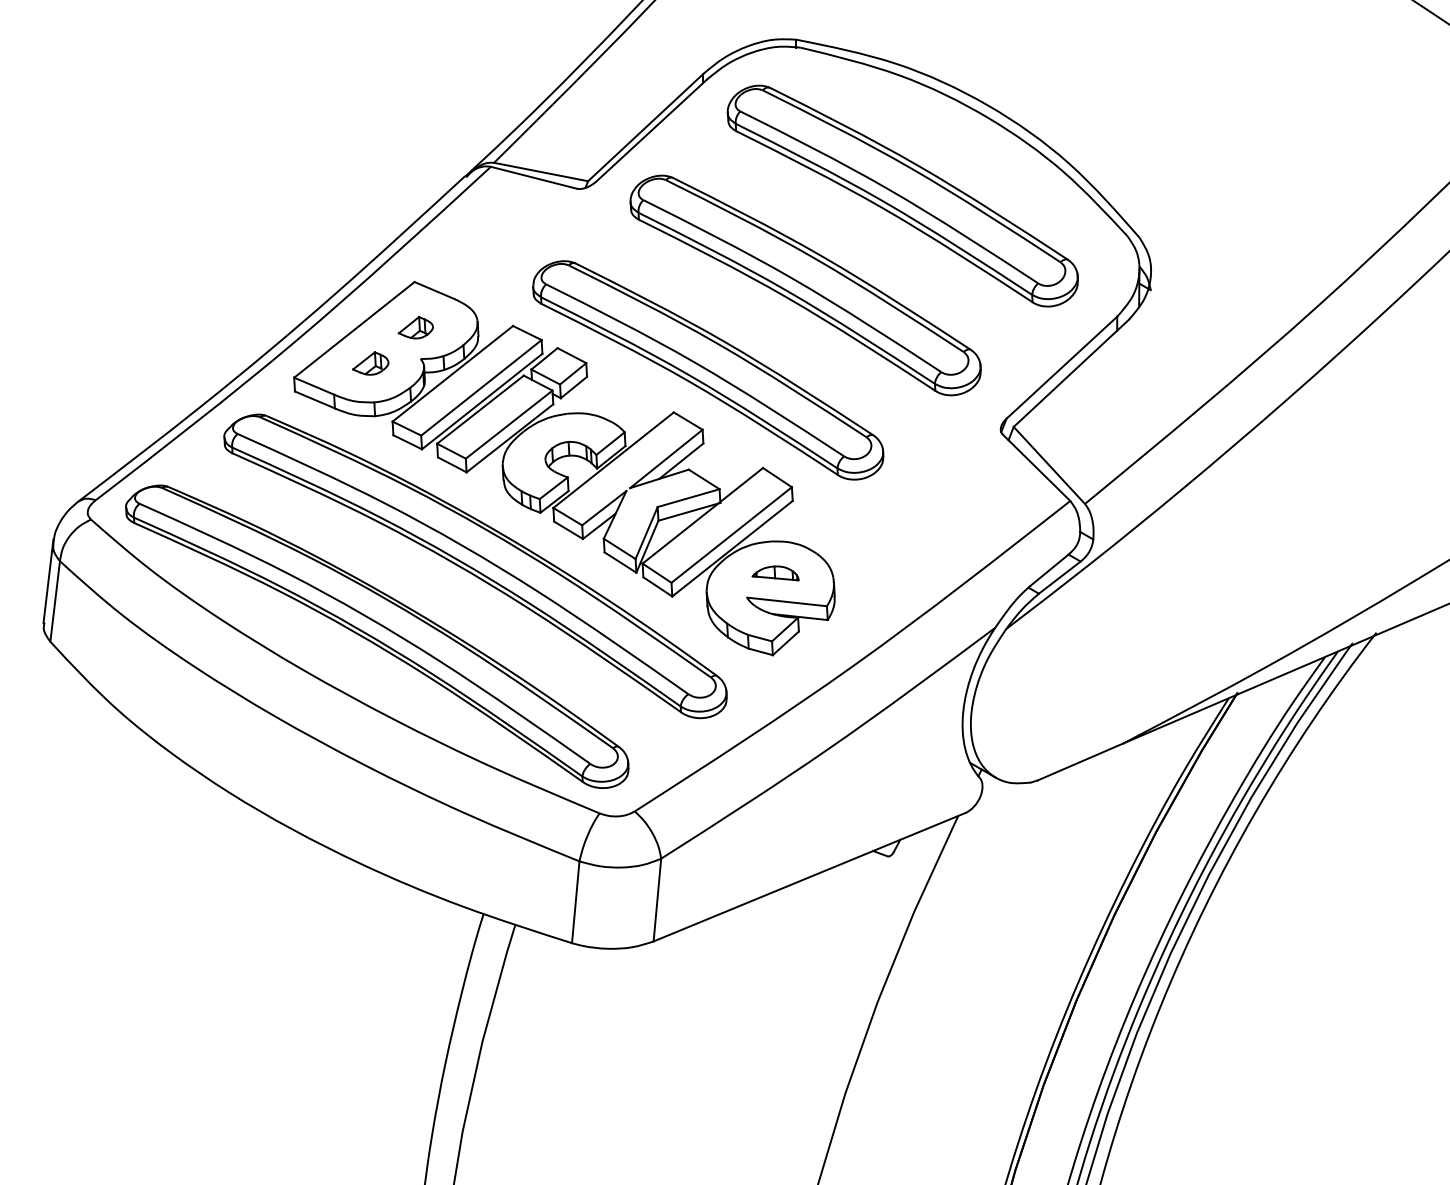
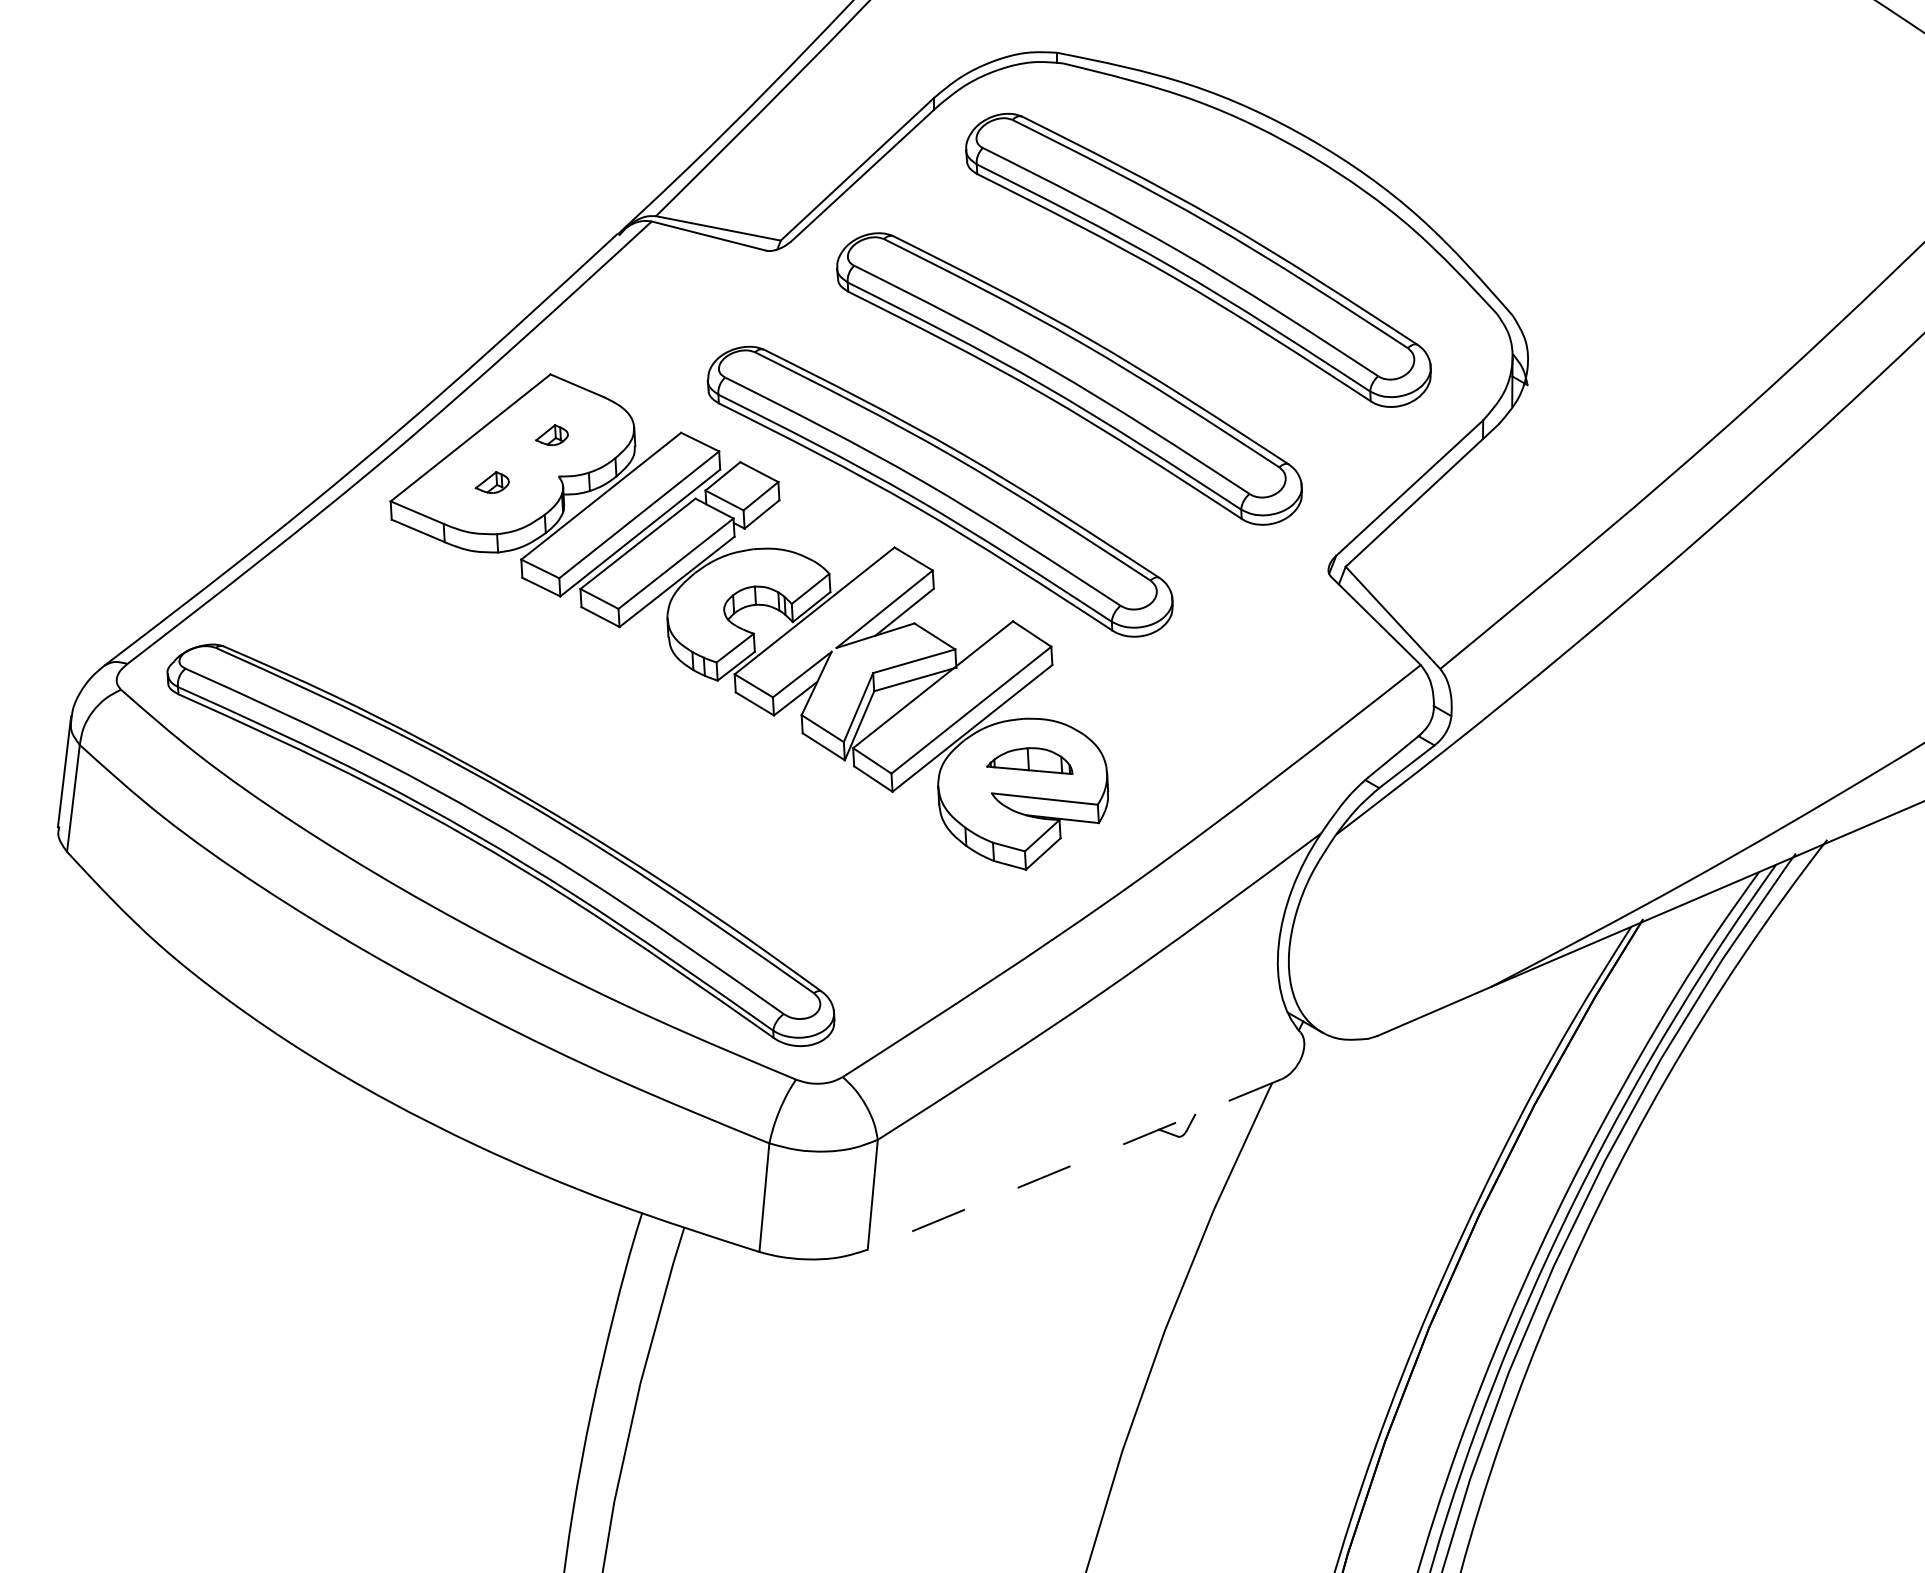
part: (415, 327) -> (551, 434), size x0.7
part: (370, 363) -> (491, 482), size x0.7
part: (475, 566) -> (631, 751), removed
part: (775, 573) -> (1029, 761), size x1.4
line: (809, 877) -> (1074, 1164), solid -> dashed

